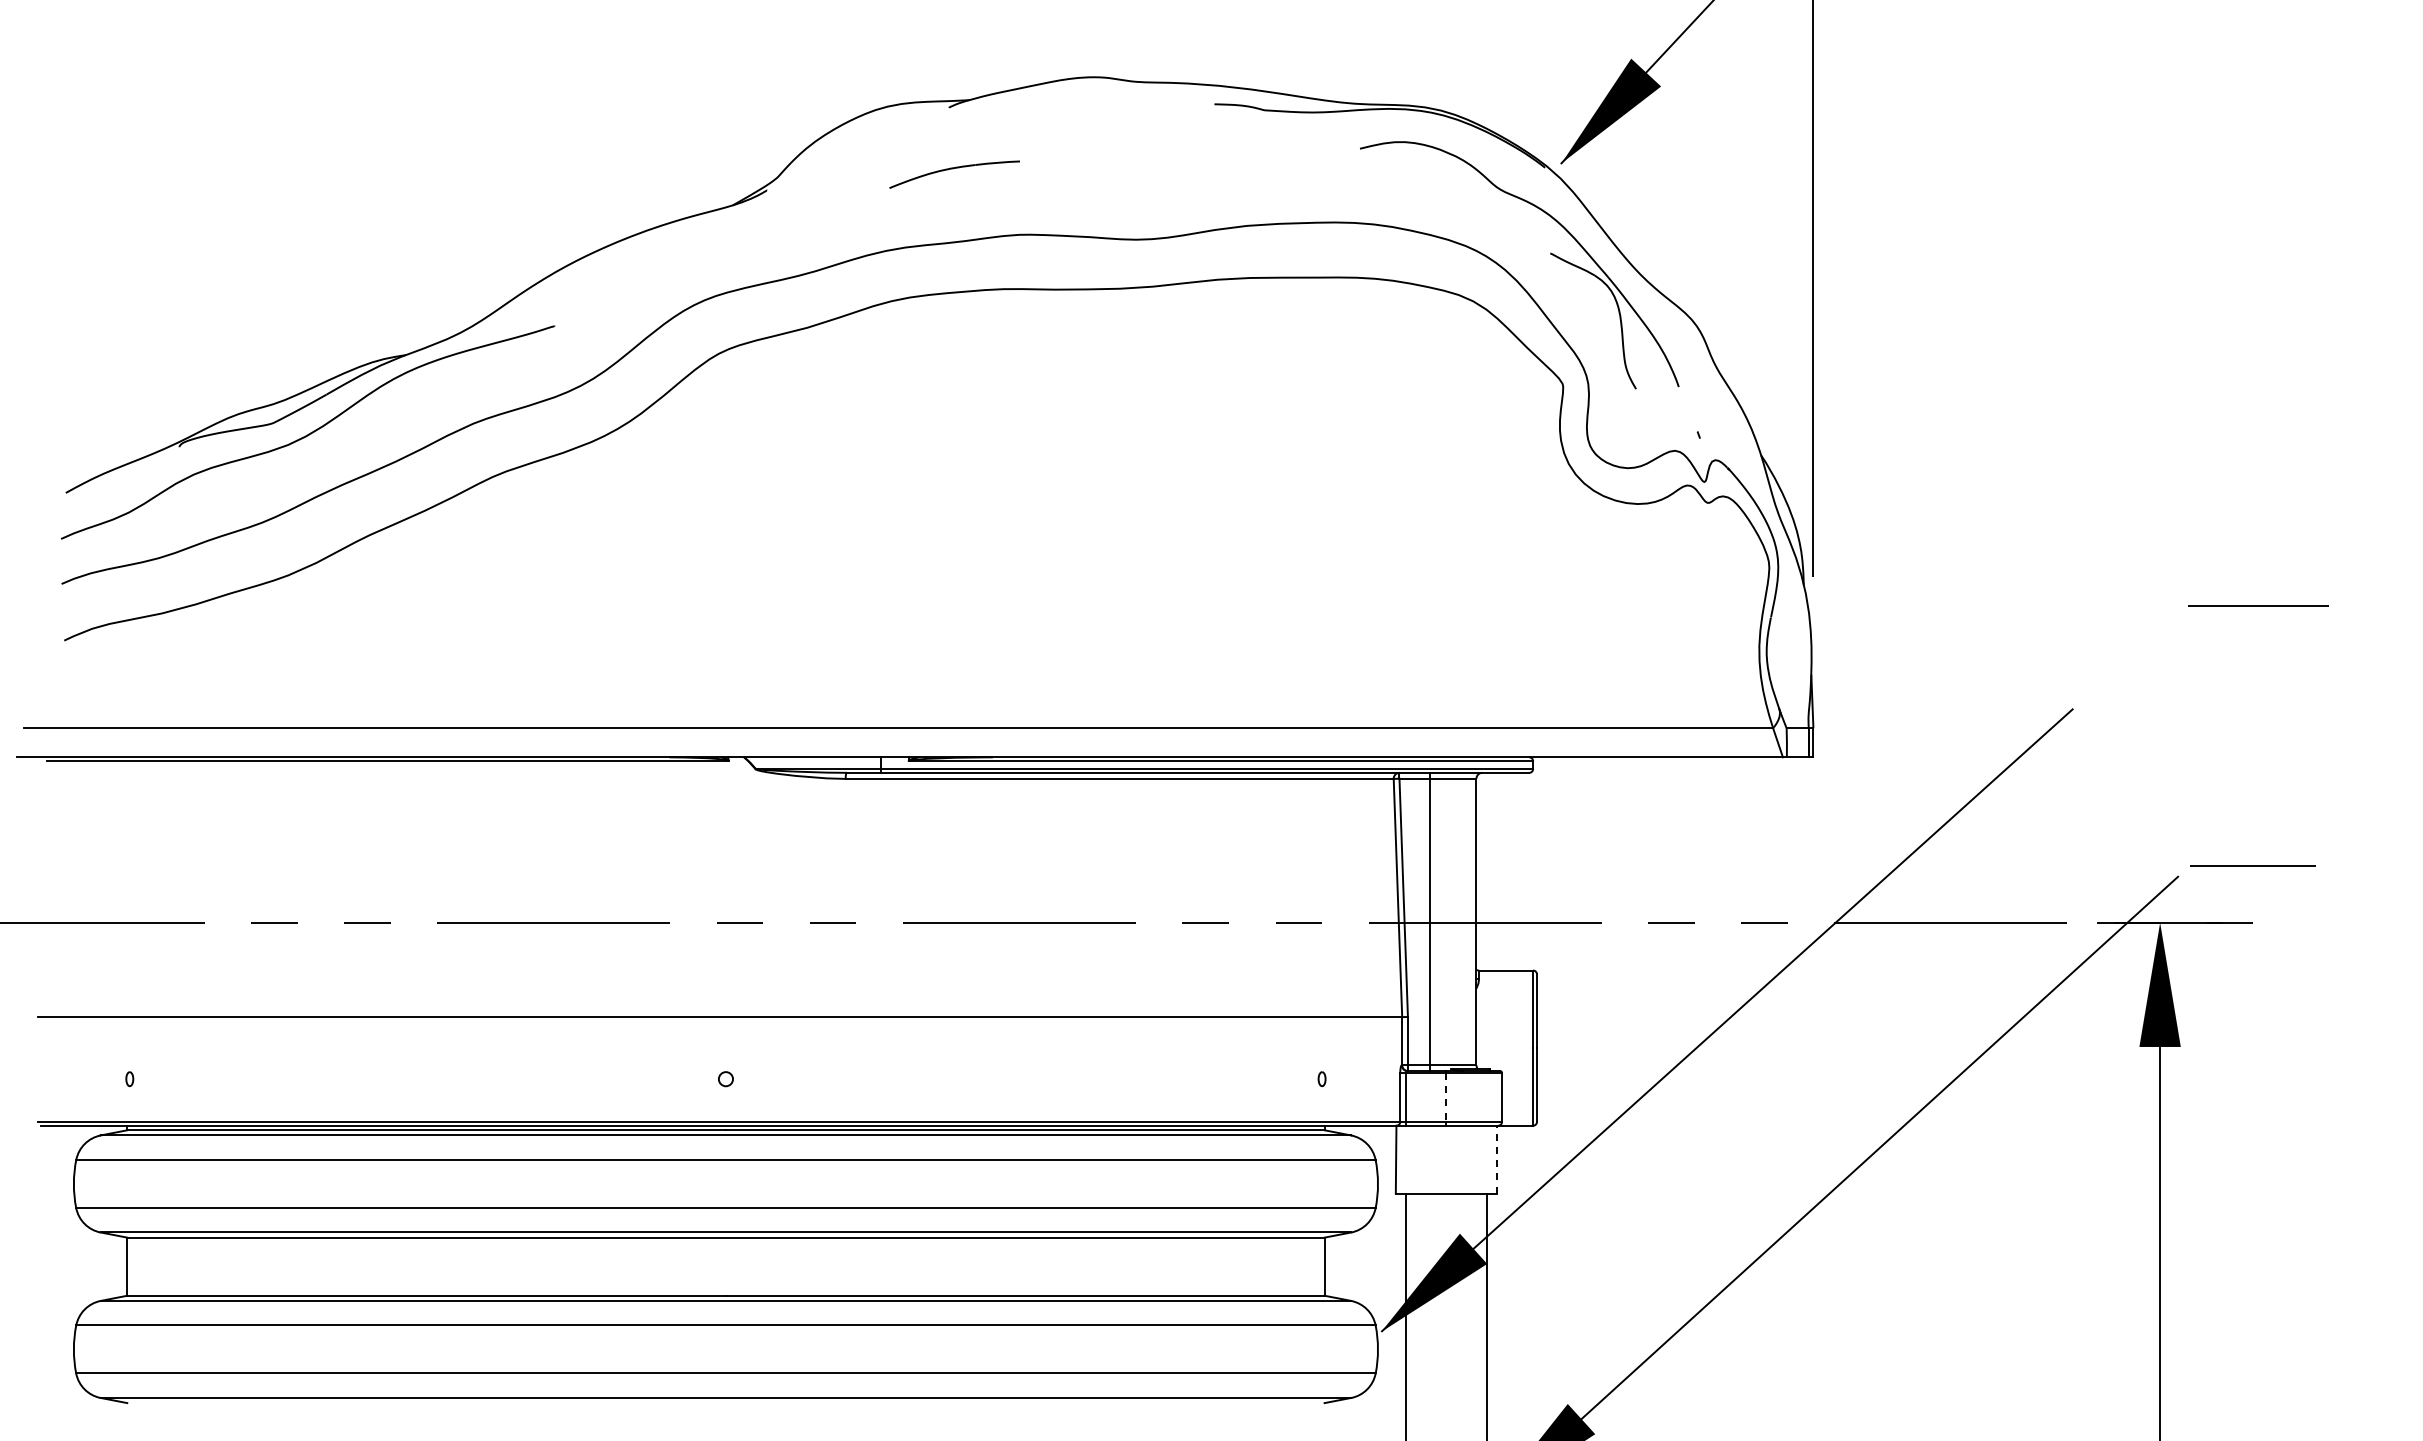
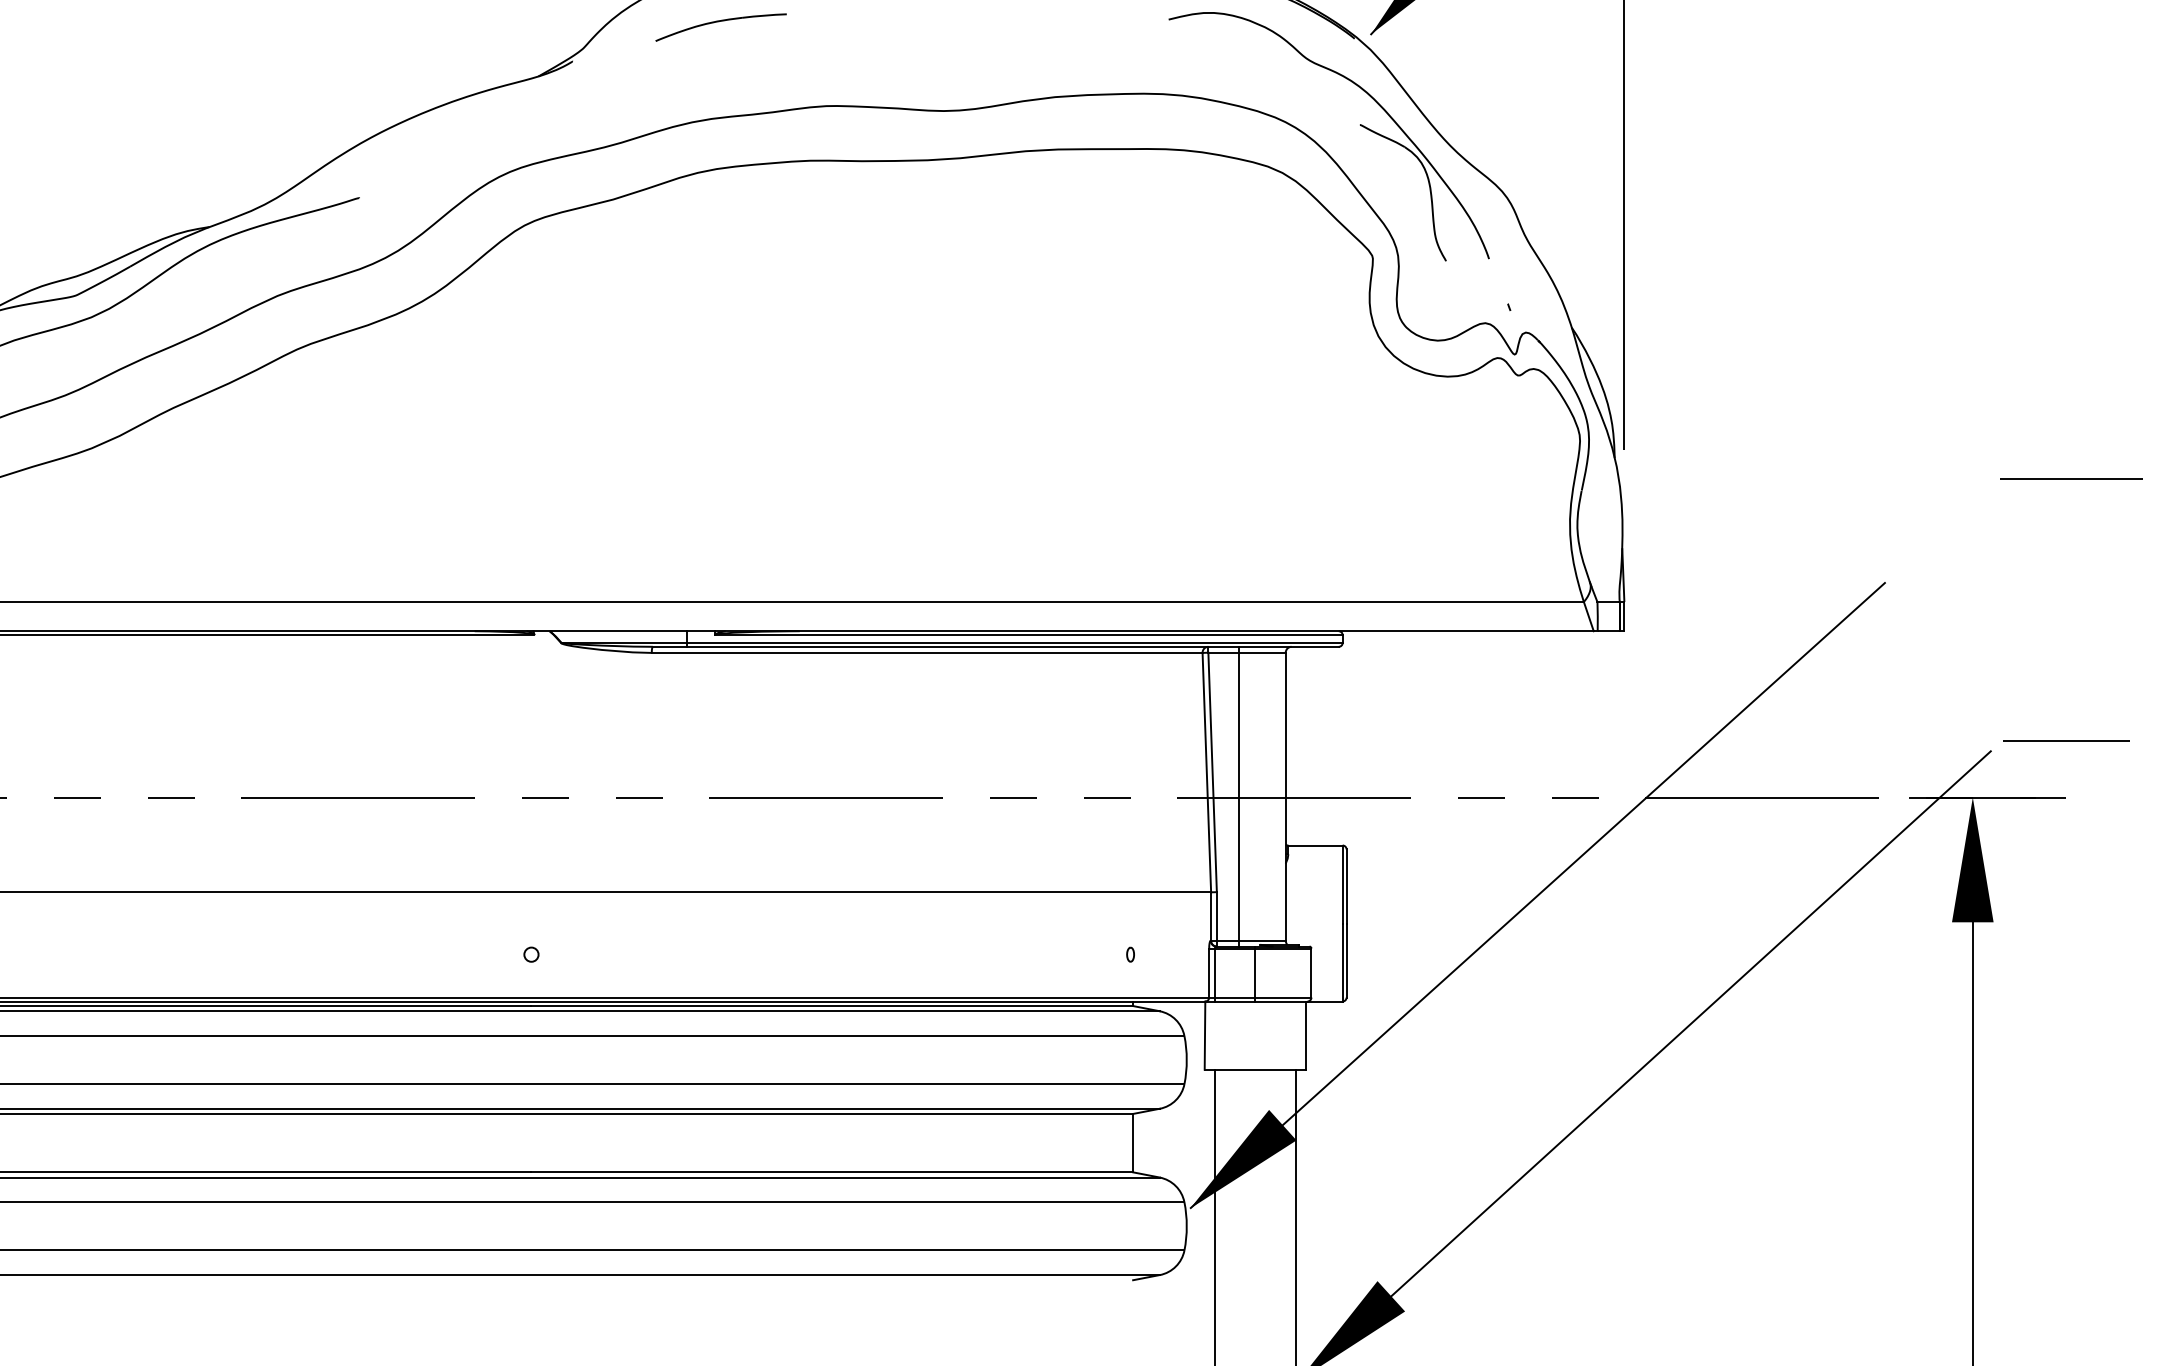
part: (954, 174) -> (720, 27), moved
line: (1445, 1097) -> (1254, 973), dashed -> solid
line: (1496, 1159) -> (1305, 1035), dashed -> solid

